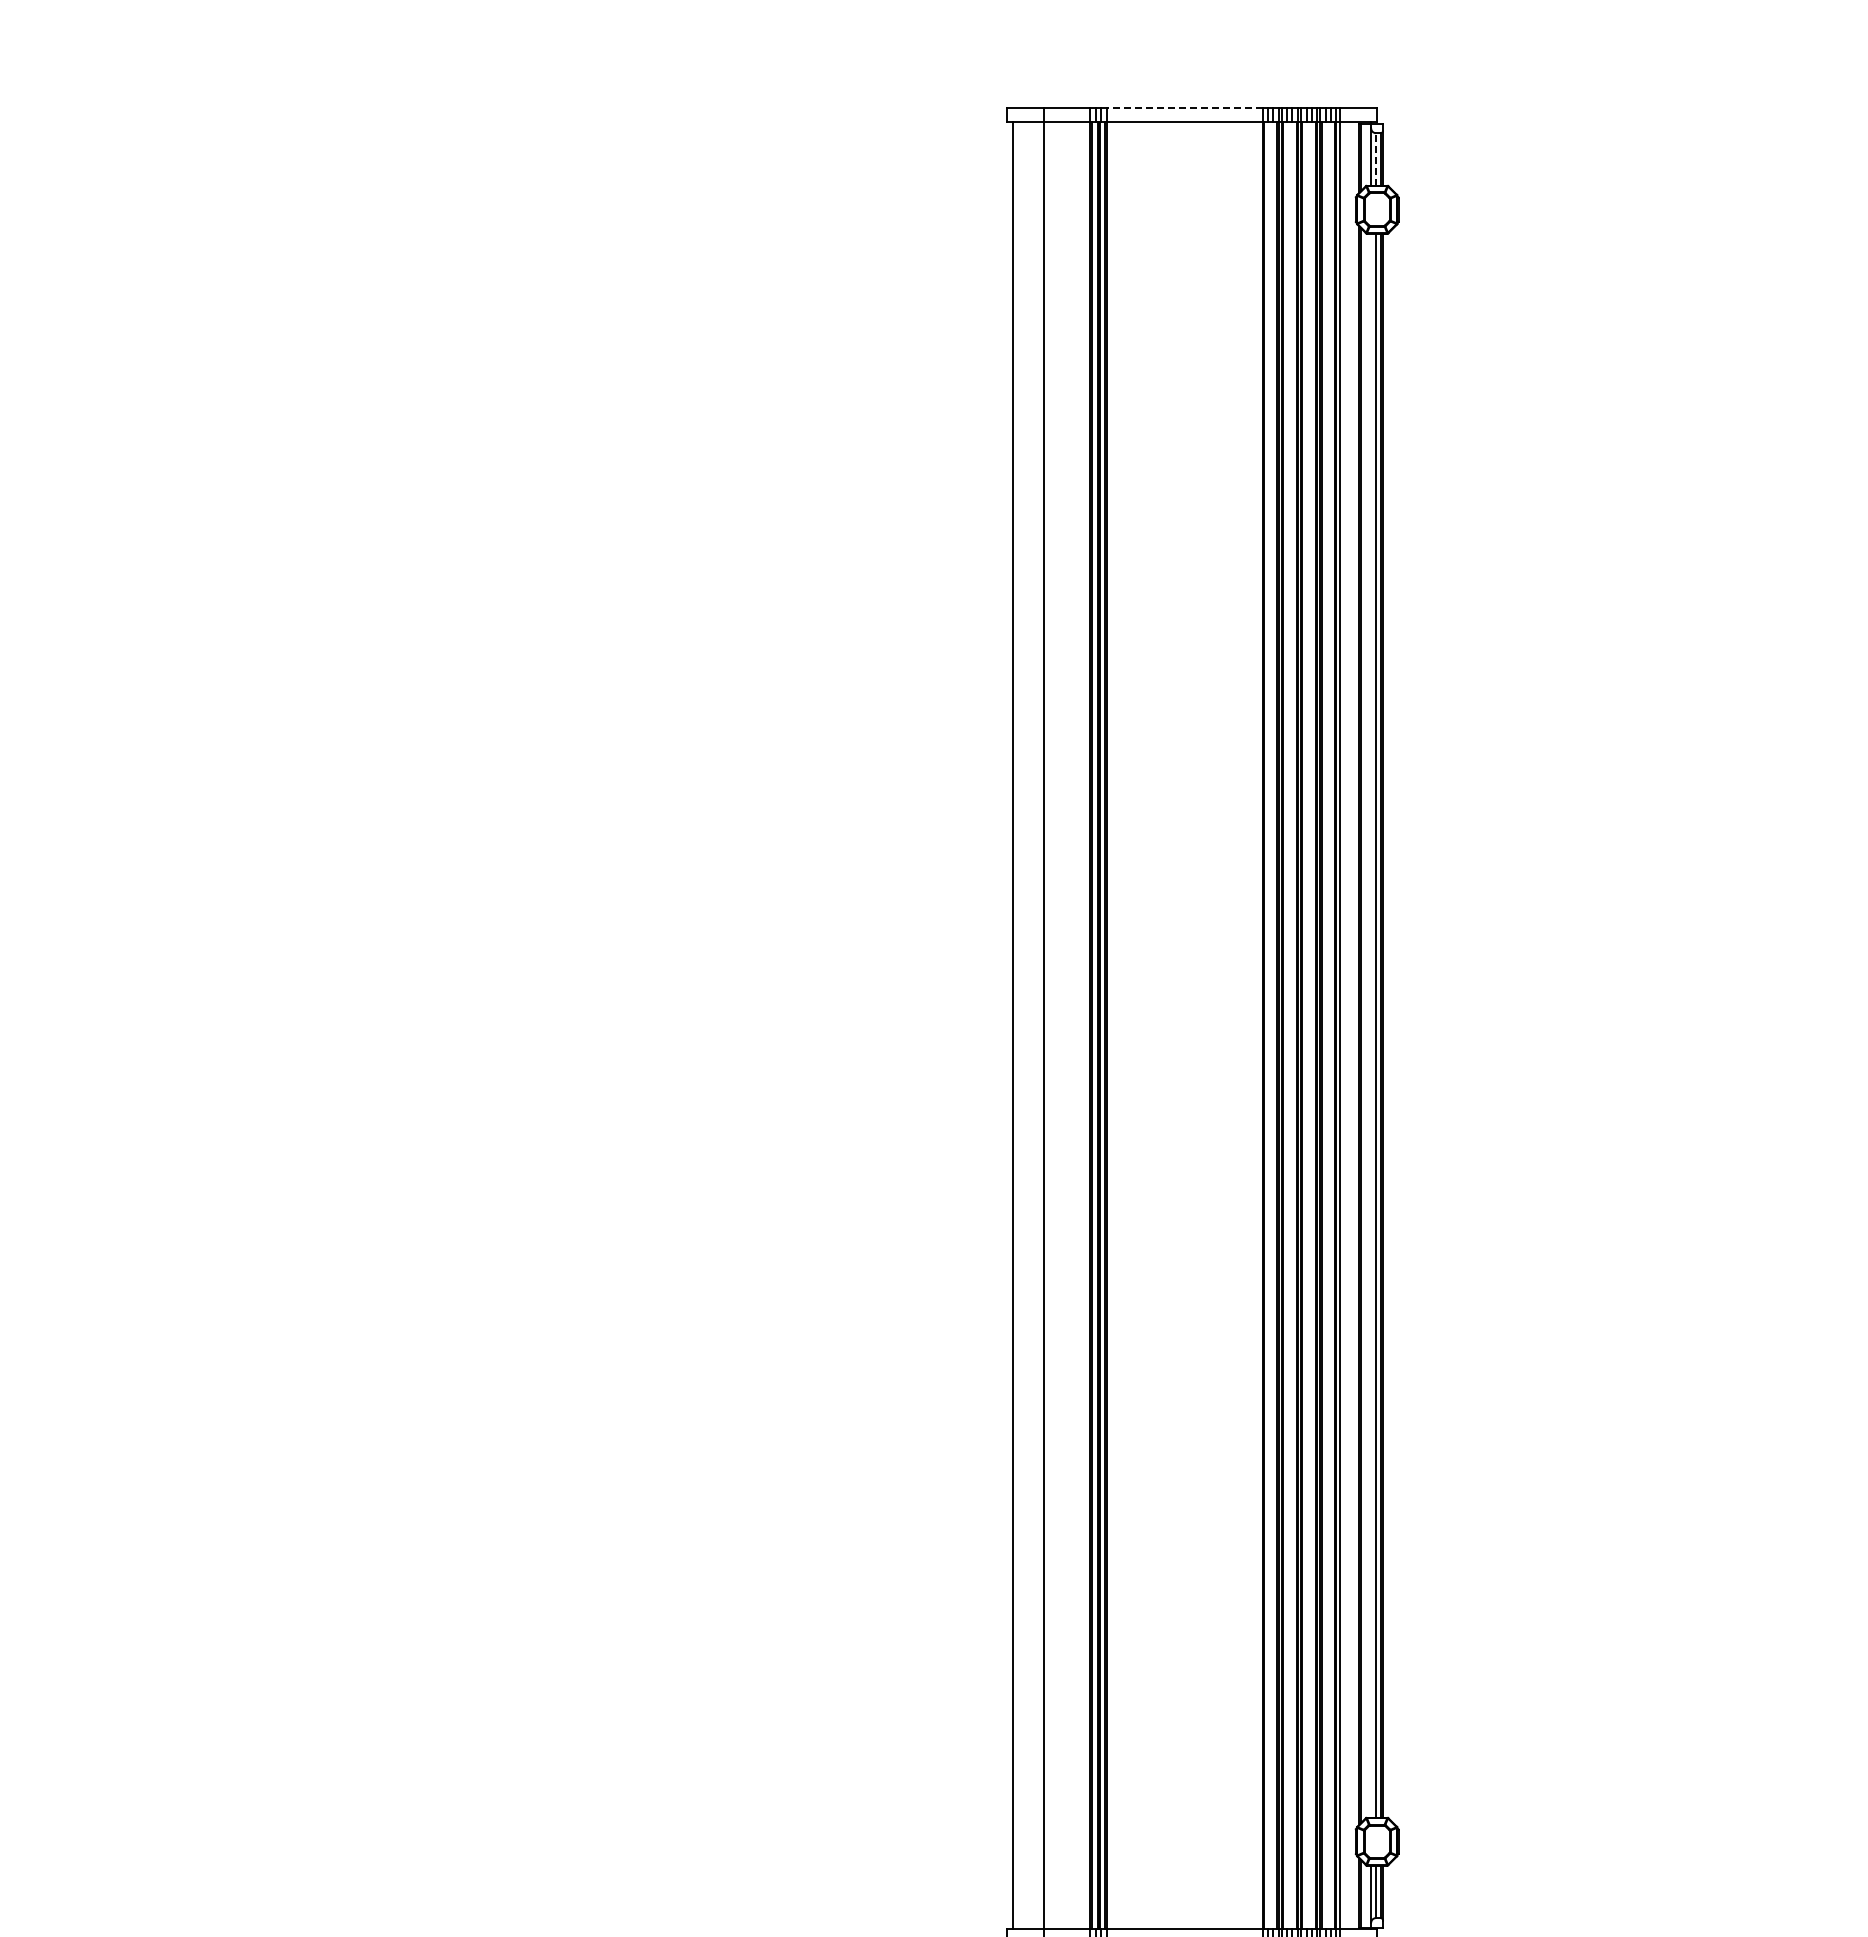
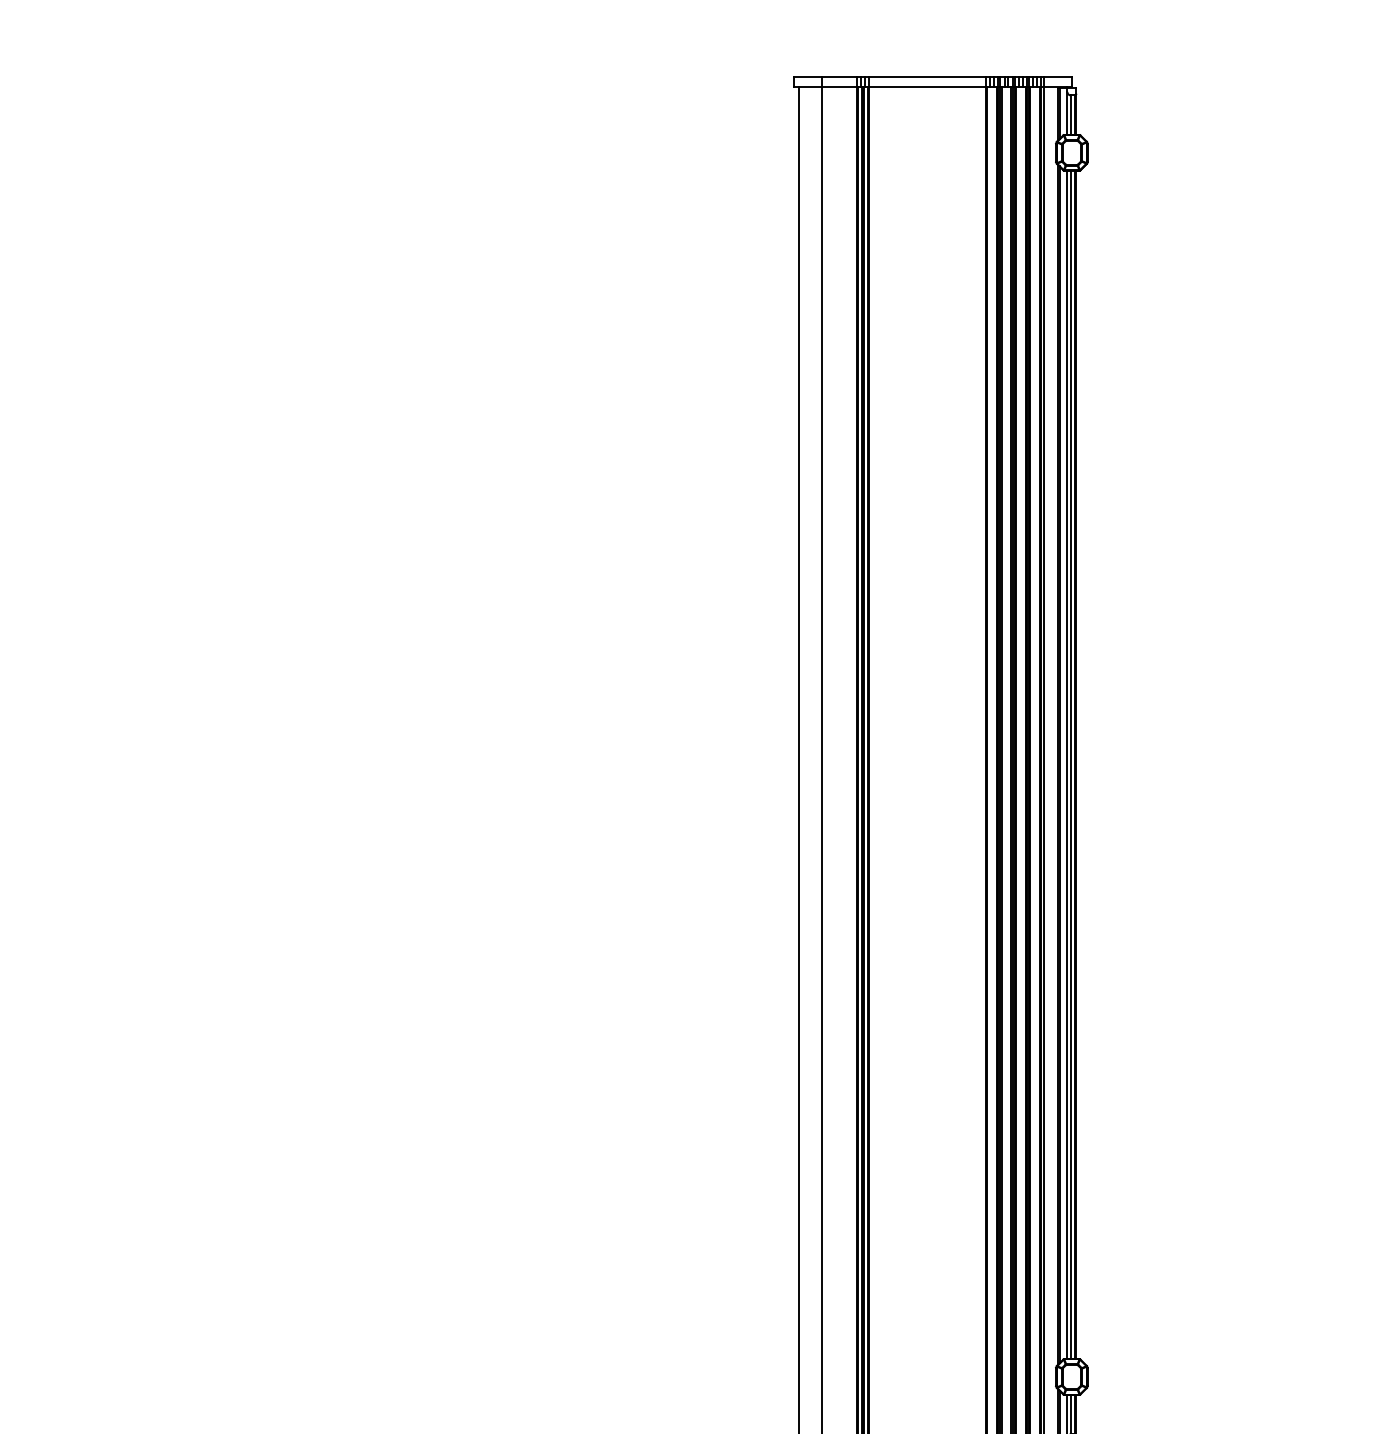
line: (1184, 108) -> (927, 76), dashed -> solid
line: (1375, 158) -> (1070, 114), dashed -> solid
line: (1371, 1025) -> (1067, 764), added

